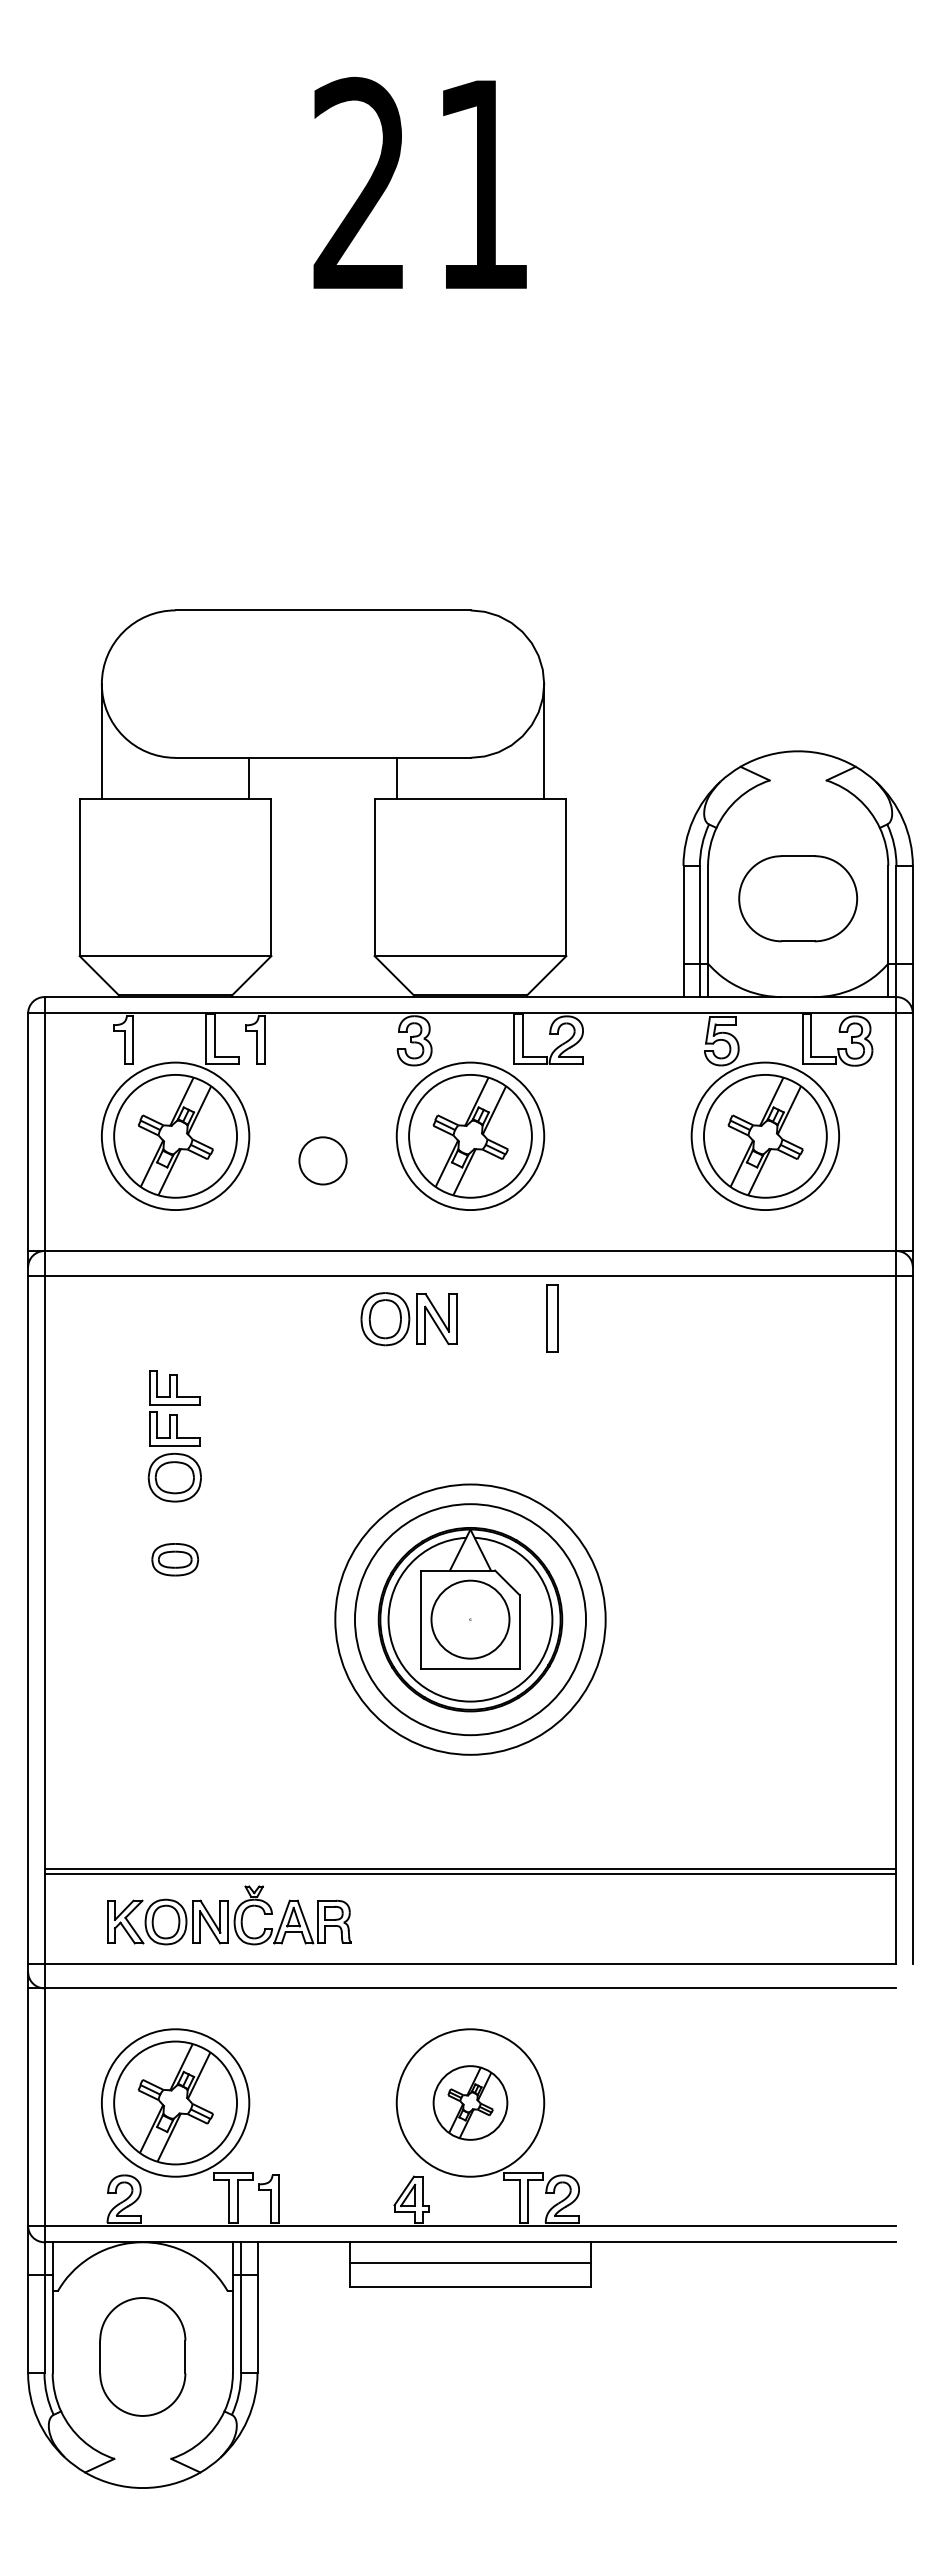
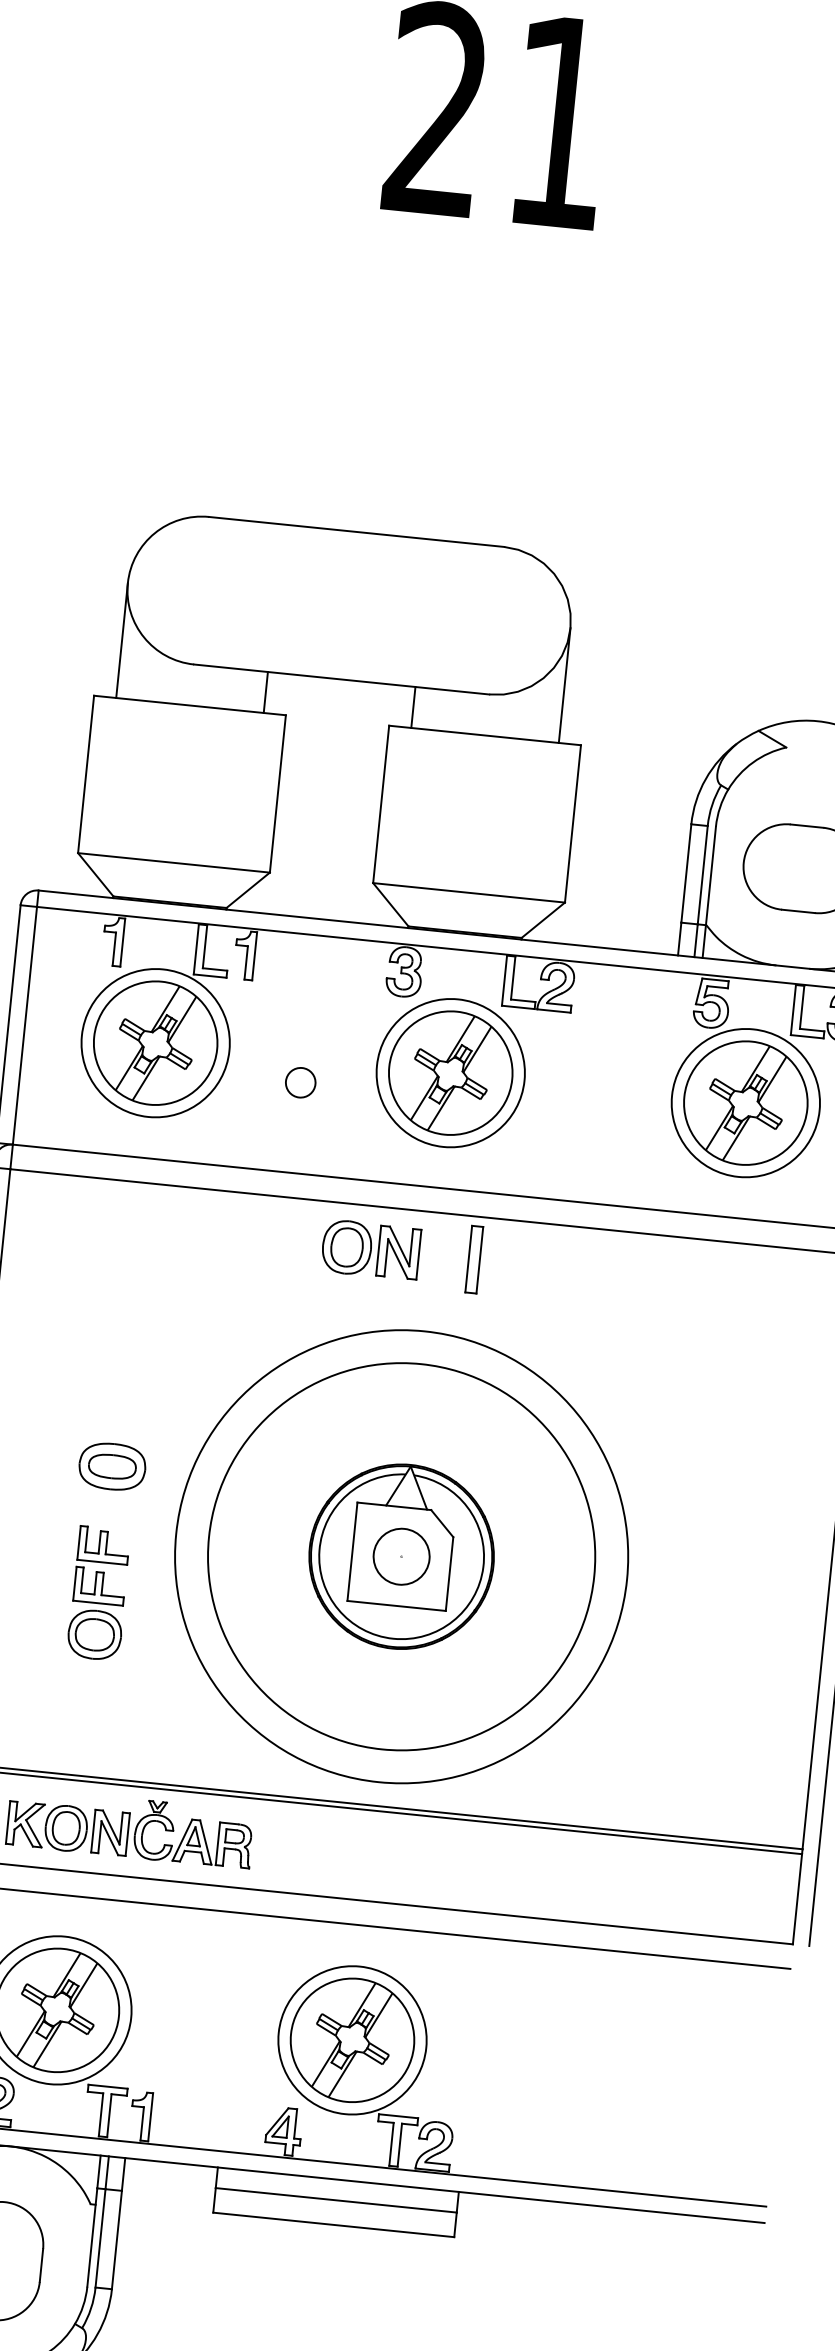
circle: (322, 1160) -> (300, 1082), size x0.62
part: (552, 1318) -> (474, 1259), moved
part: (174, 1436) -> (98, 1593), moved
part: (174, 1559) -> (111, 1466), size x1.43
circle: (470, 1619) -> (401, 1556), size x0.71
circle: (470, 1619) -> (401, 1556), size x1.67
circle: (470, 1619) -> (401, 1556), size x1.67
part: (470, 2102) -> (352, 2039), size x1.67

